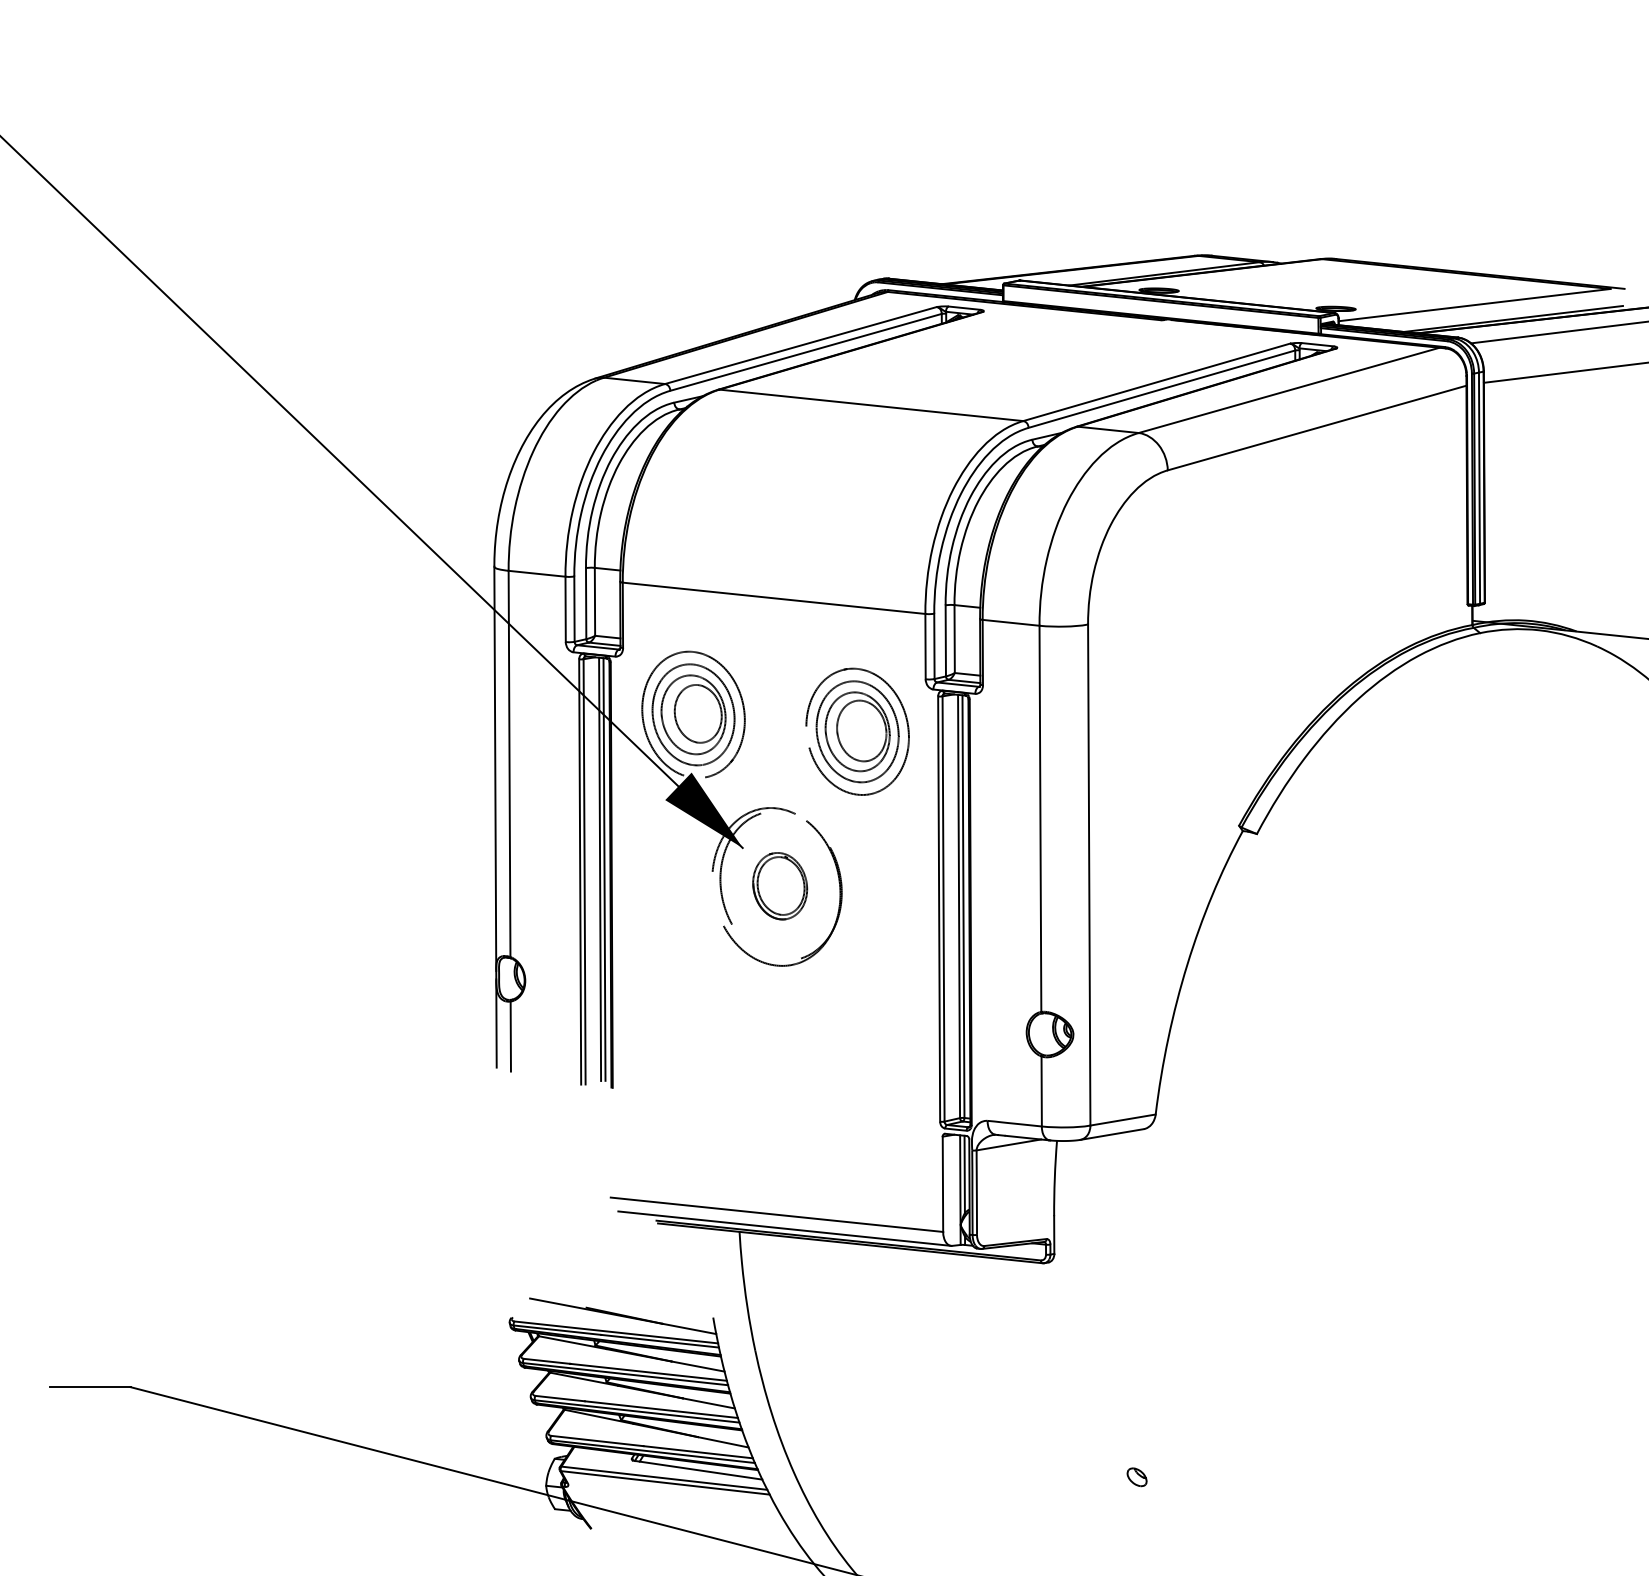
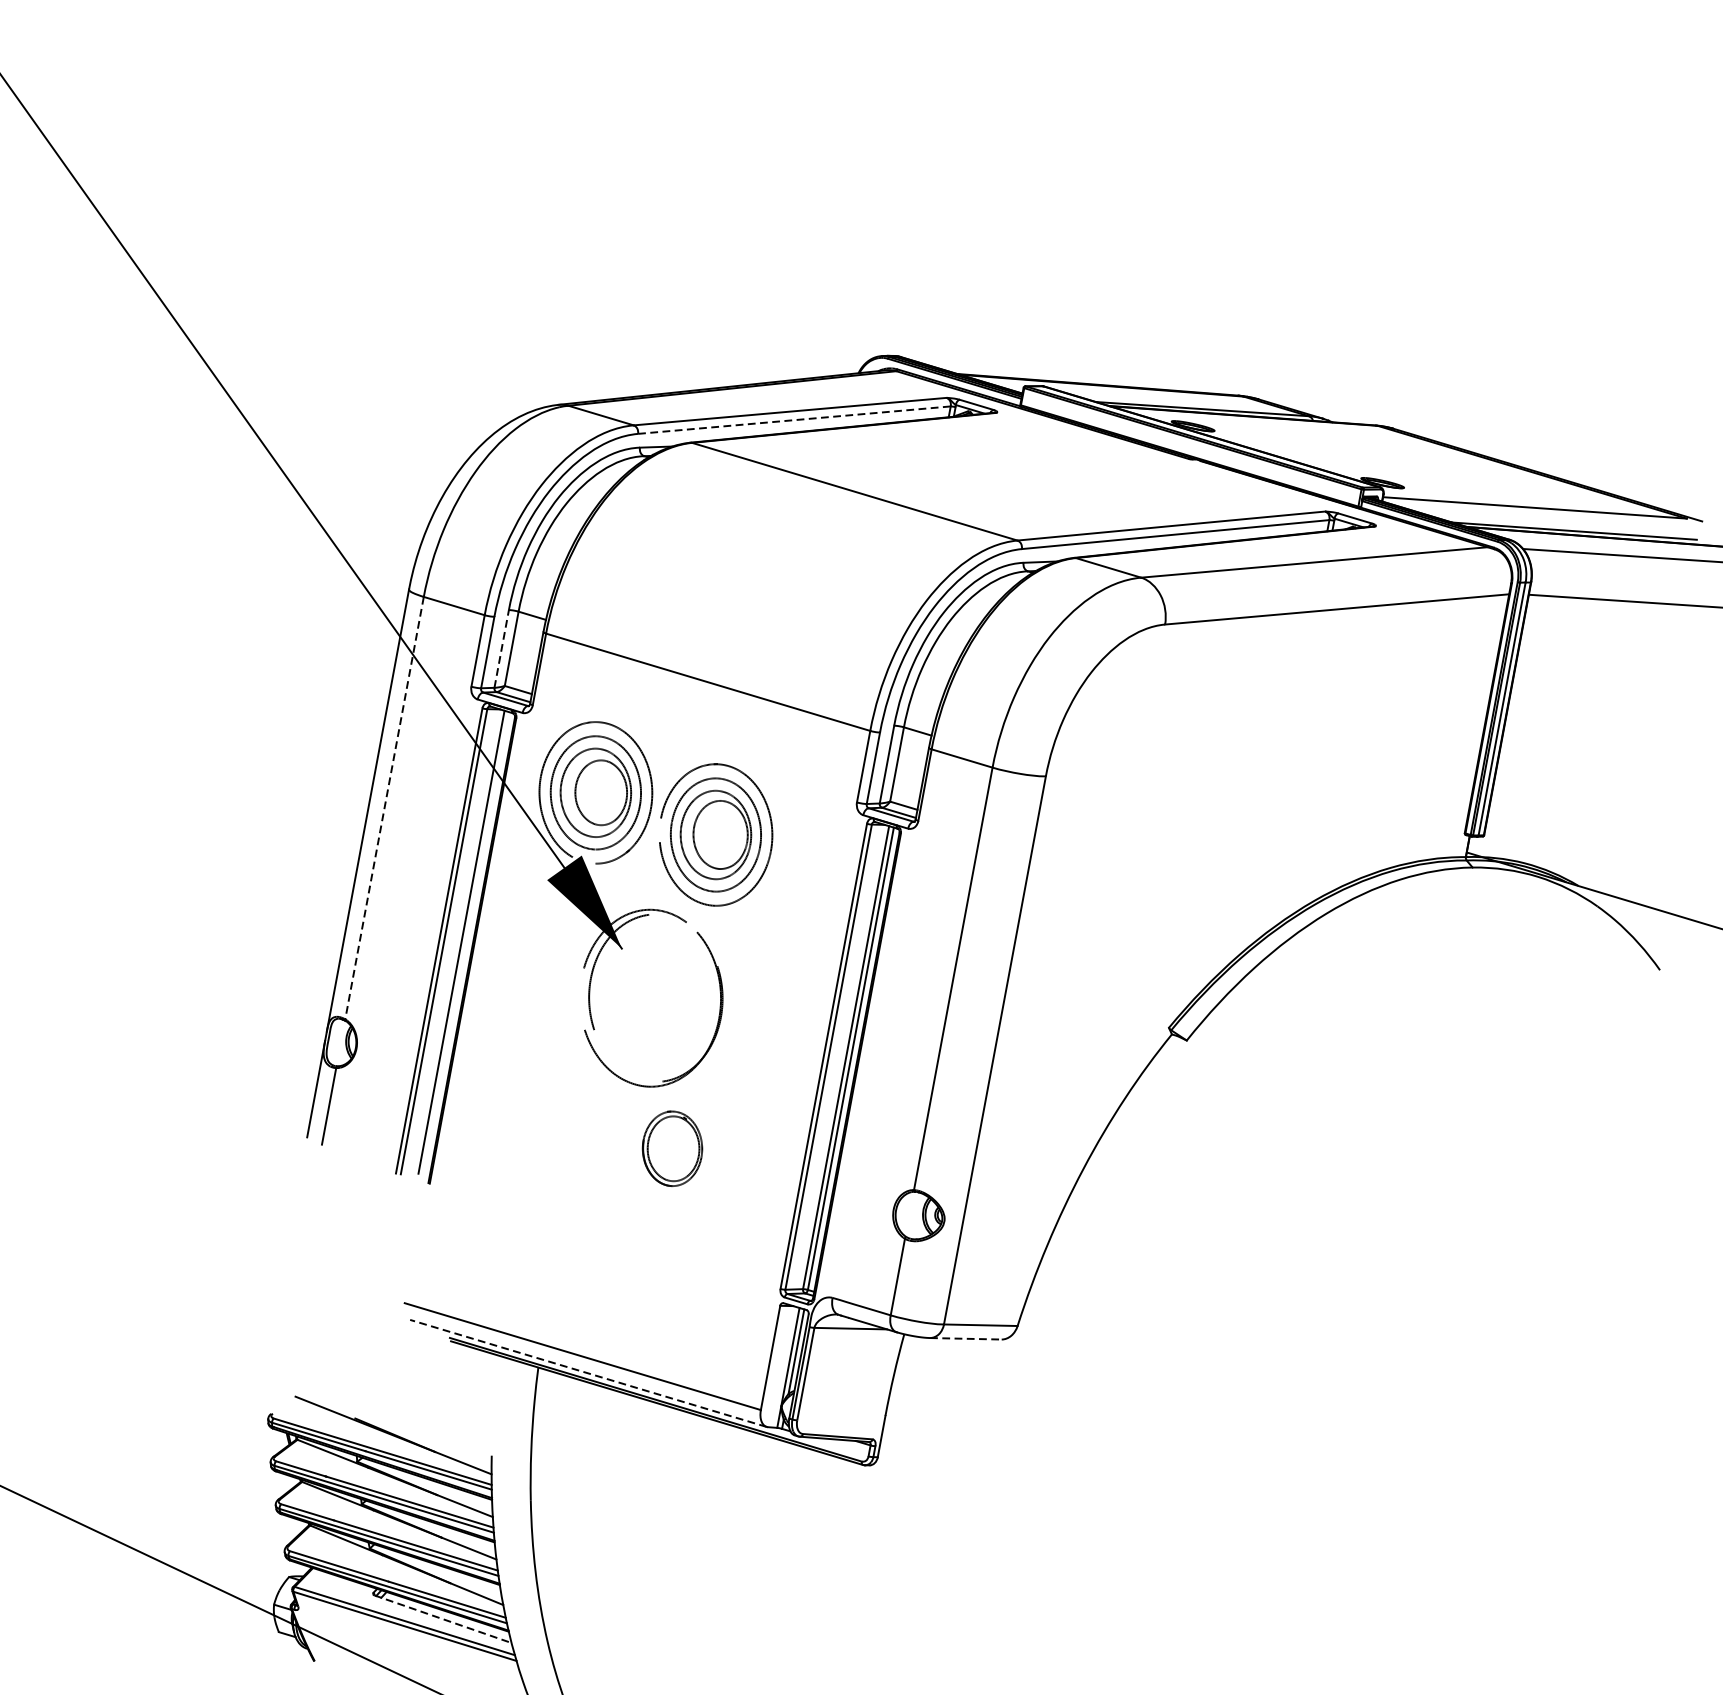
line: (806, 352) -> (794, 420), solid -> dashed
line: (586, 603) -> (502, 648), solid -> dashed
part: (857, 731) -> (715, 834), moved
line: (509, 764) -> (384, 808), solid -> dashed
line: (604, 869) -> (466, 943), removed
part: (780, 886) -> (672, 1149), moved
line: (1112, 1134) -> (966, 1338), solid -> dashed
line: (784, 1228) -> (588, 1373), solid -> dashed
line: (698, 1470) -> (443, 1619), solid -> dashed

